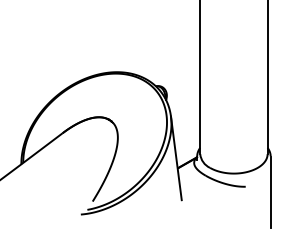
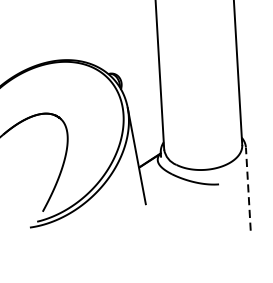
line: (270, 192) -> (248, 189), solid -> dashed

